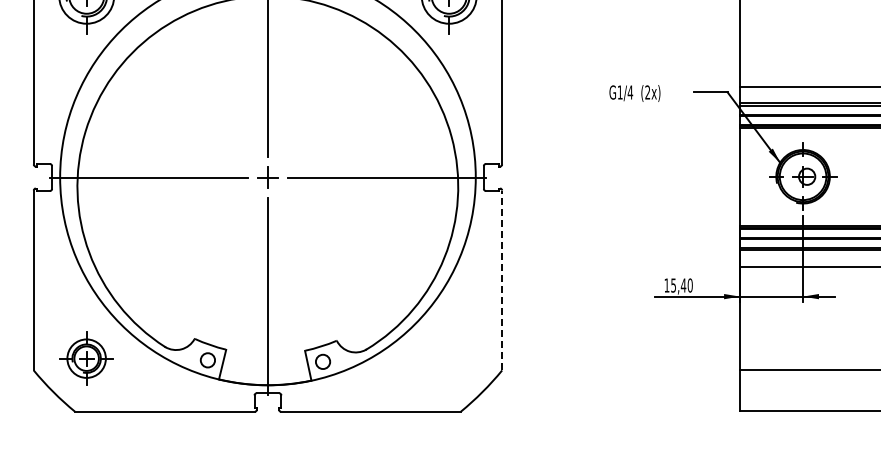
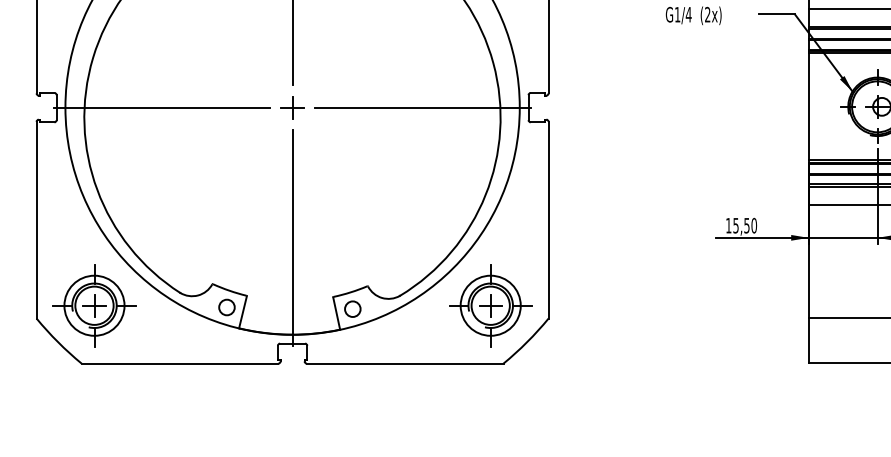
line: (502, 280) -> (548, 220), dashed -> solid
text: (683, 285) -> (746, 225), 15,40 -> 15,50
part: (86, 358) -> (94, 305), size x1.43
part: (449, 358) -> (491, 305), added

